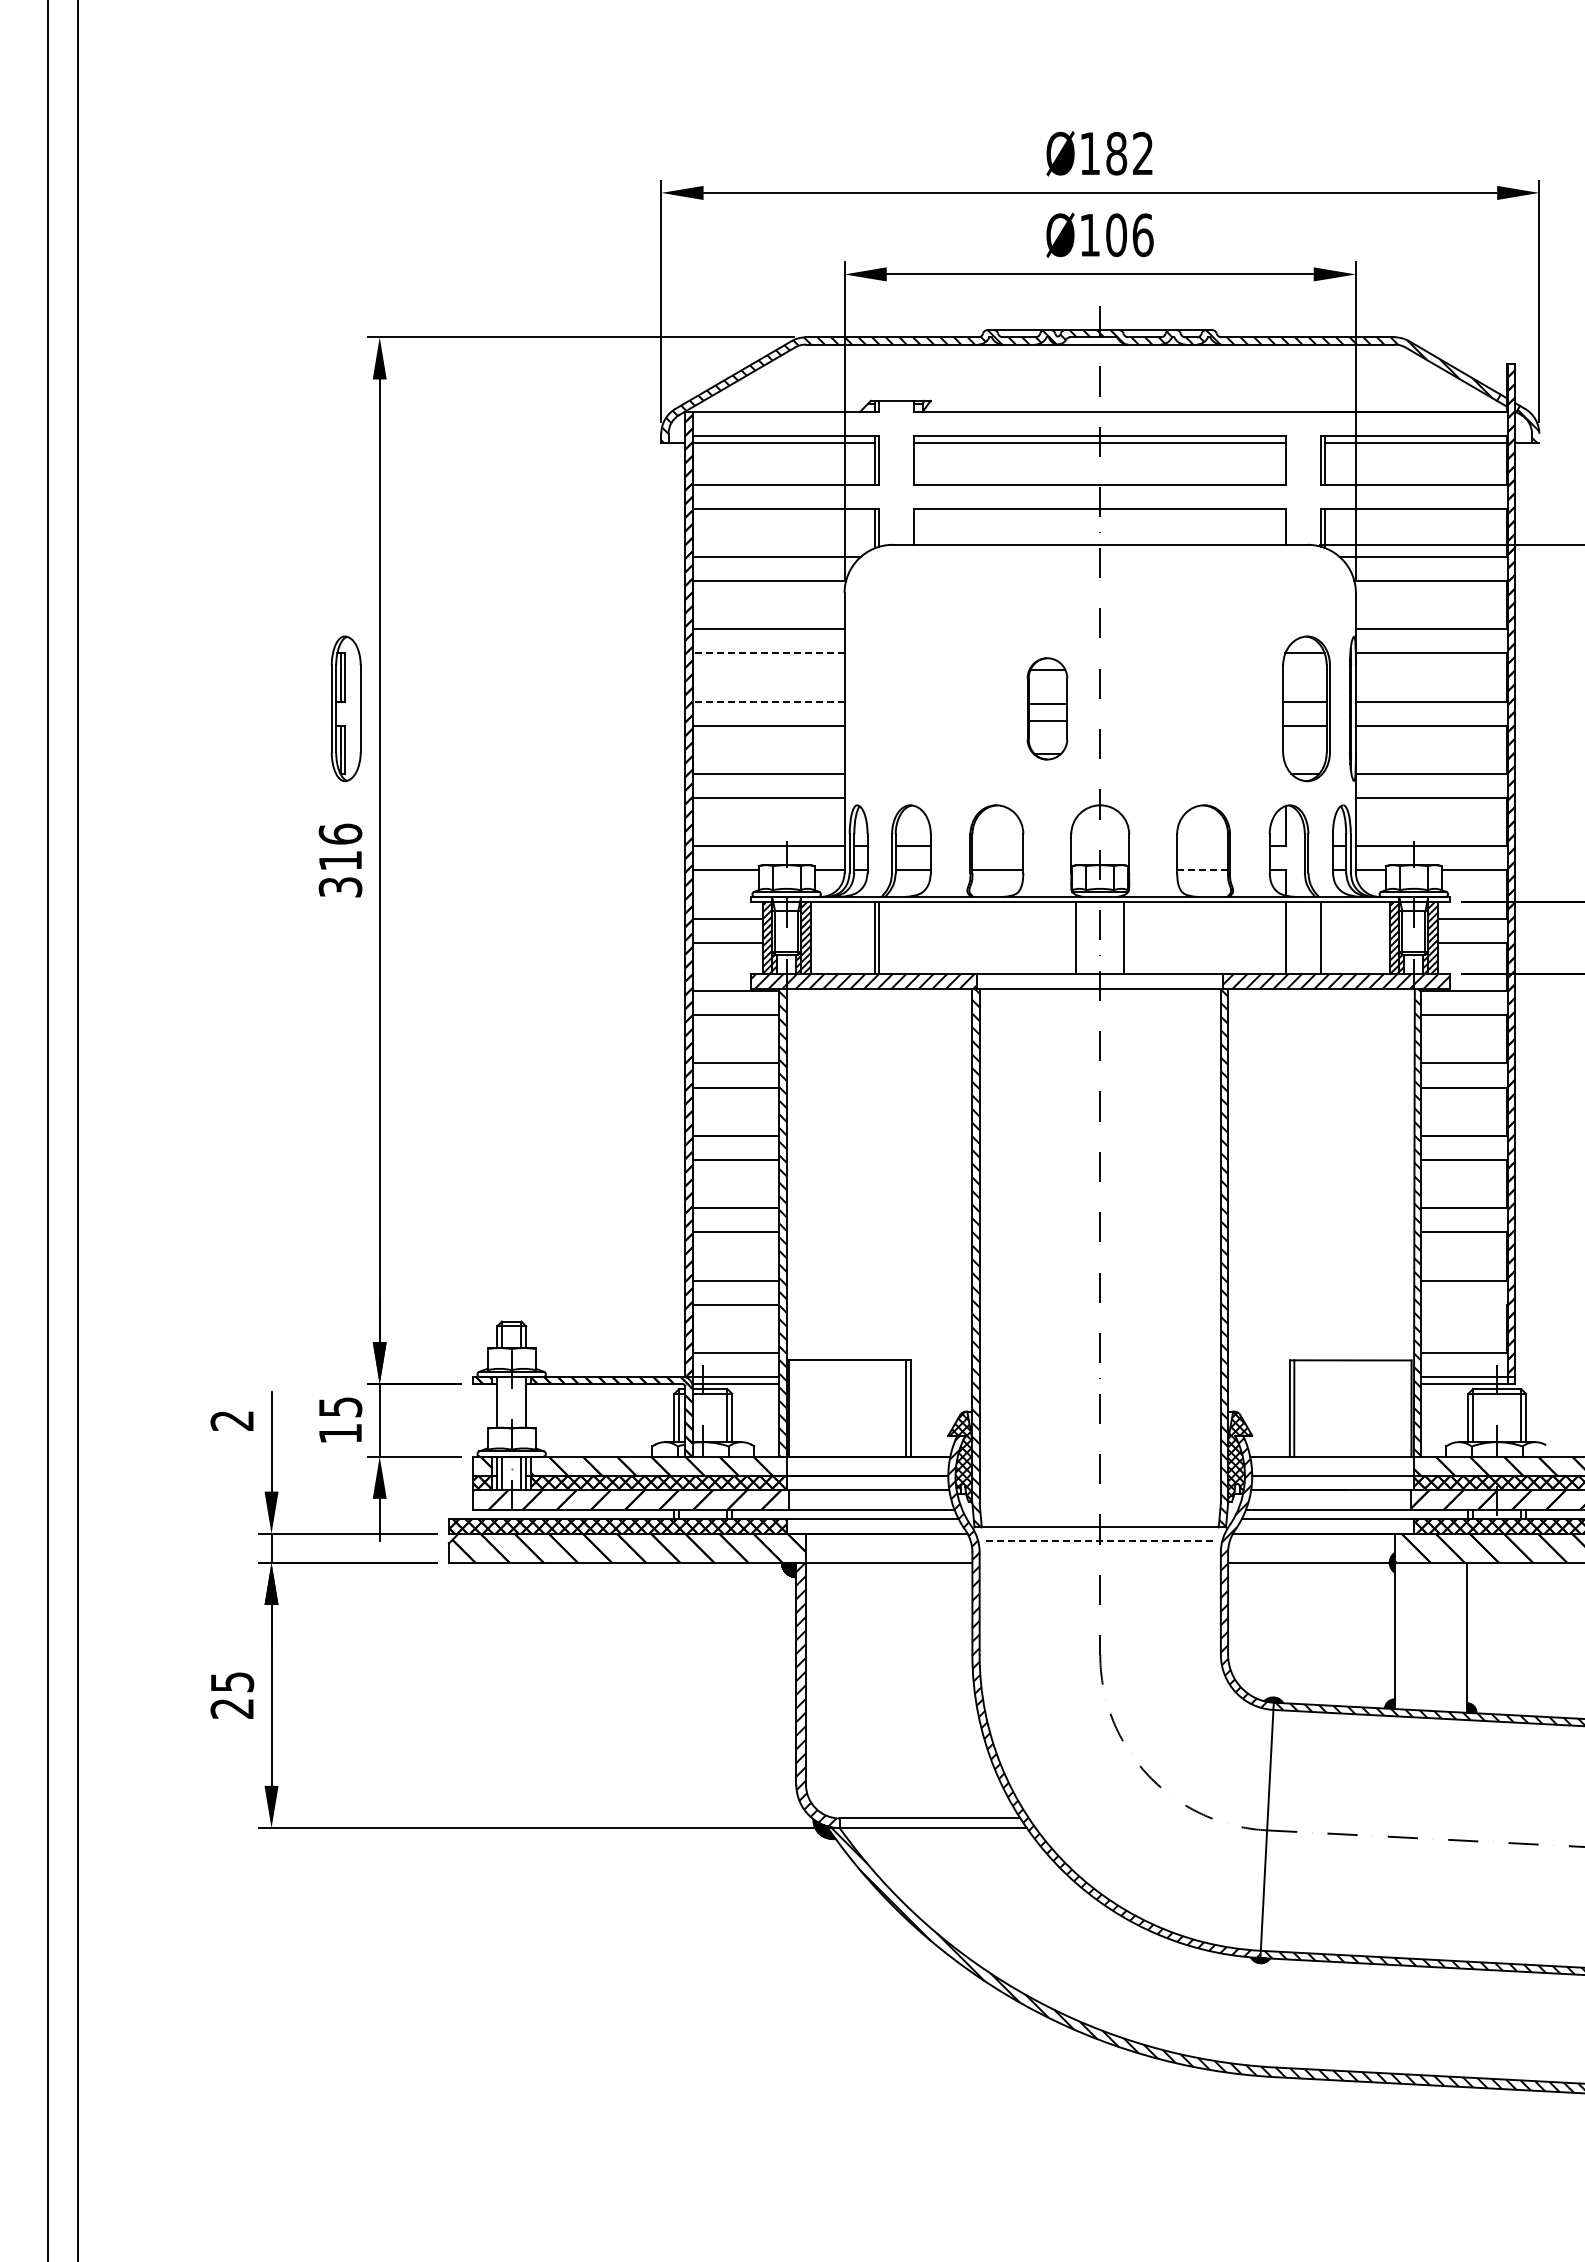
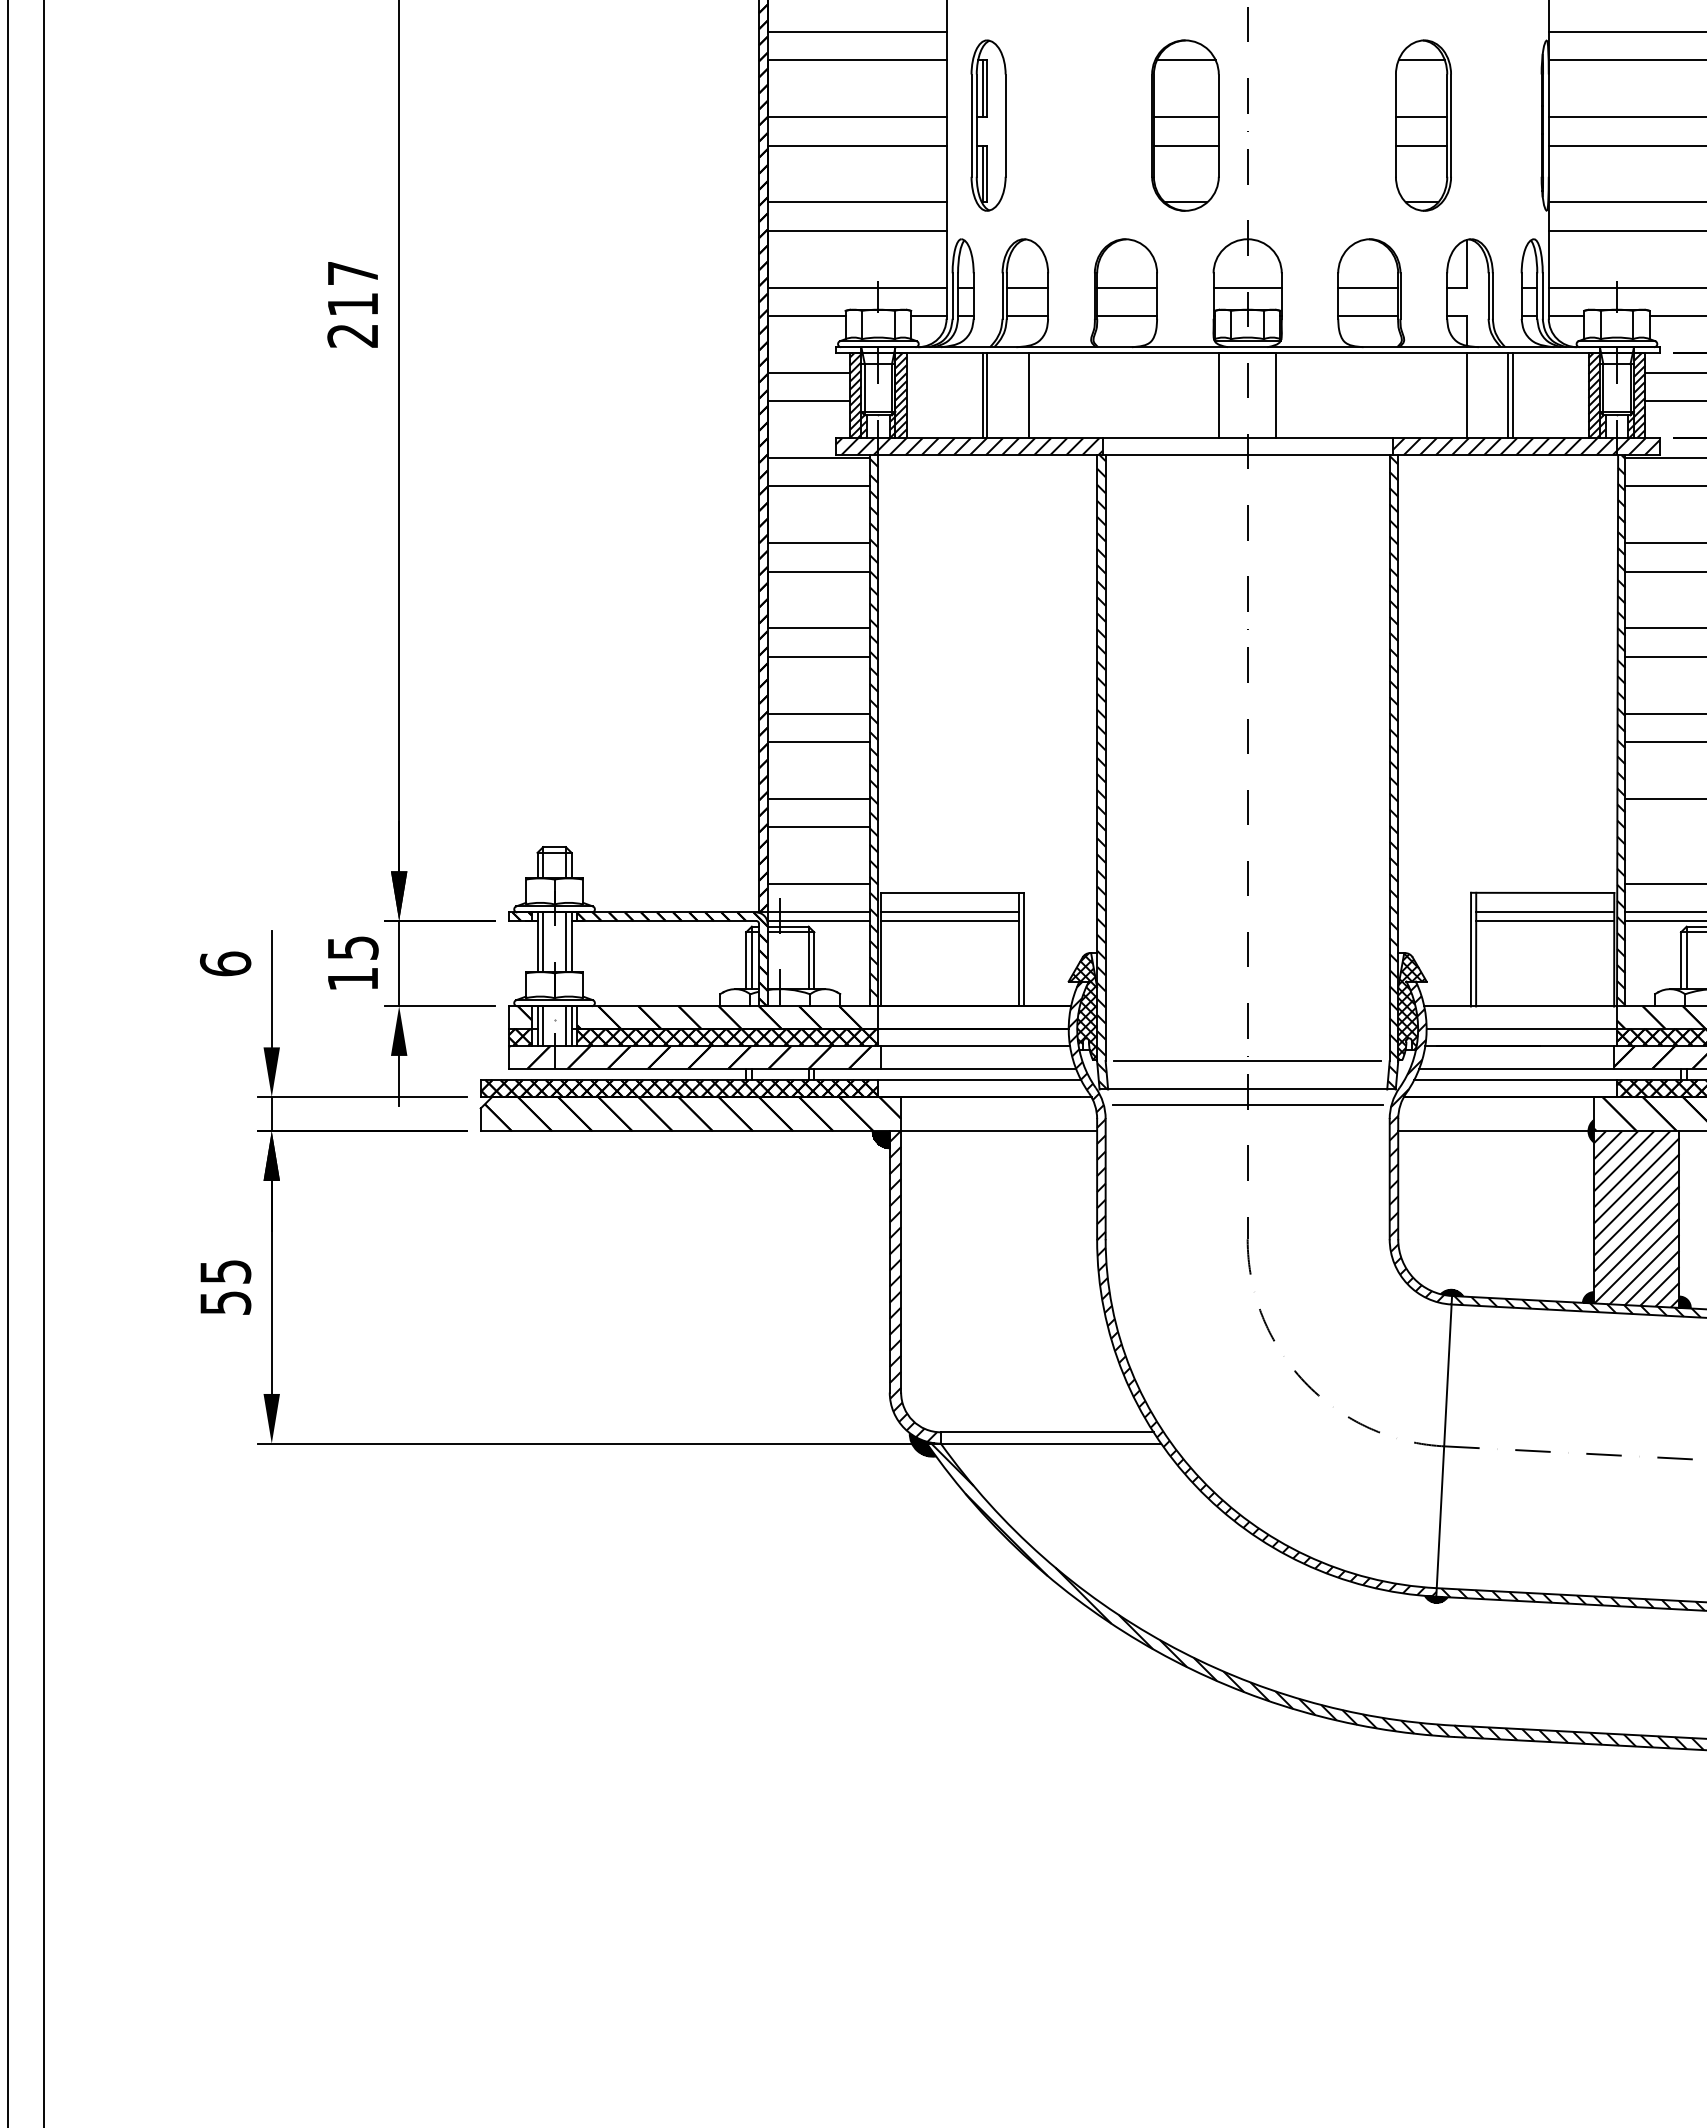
line: (768, 653) -> (856, 60), dashed -> solid
line: (768, 701) -> (856, 116), dashed -> solid
part: (345, 708) -> (987, 125), moved
part: (1047, 708) -> (1185, 125), size x1.43
part: (1306, 708) -> (1423, 125), moved
line: (997, 846) -> (1126, 287), added
line: (1100, 846) -> (1247, 287), added
line: (1202, 846) -> (1368, 287), added
text: (340, 860) -> (352, 304), 316 -> 217
line: (1203, 870) -> (1369, 315), dashed -> solid
line: (914, 937) -> (1028, 394), added
line: (1325, 937) -> (1512, 394), added
line: (847, 1377) -> (950, 913), added
line: (1352, 1377) -> (1544, 913), added
line: (847, 1384) -> (950, 921), added
line: (1352, 1384) -> (1544, 921), added
line: (502, 1402) -> (543, 942), added
line: (521, 1402) -> (566, 942), added
text: (232, 1420) -> (225, 963), 2 -> 6
line: (1099, 1503) -> (1246, 1061), added
line: (1100, 1540) -> (1247, 1104), dashed -> solid
hatch: (1430, 1637) -> (1636, 1219), added
text: (232, 1708) -> (225, 1302), 25 -> 55

